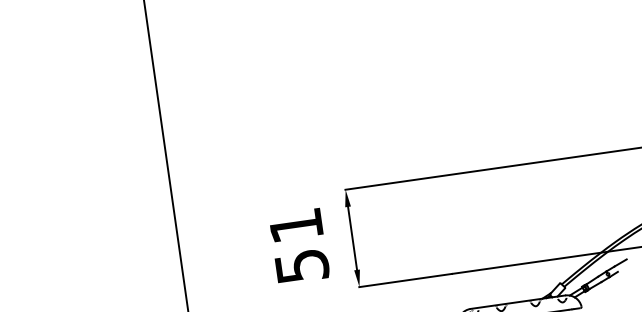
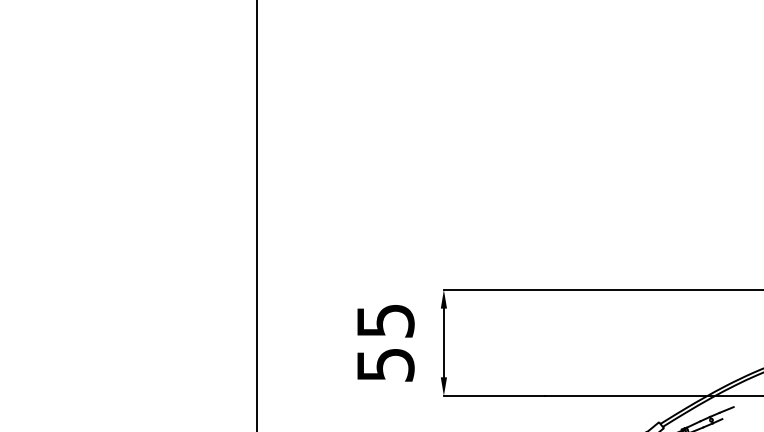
text: (296, 226) -> (385, 321), 51 -> 55

